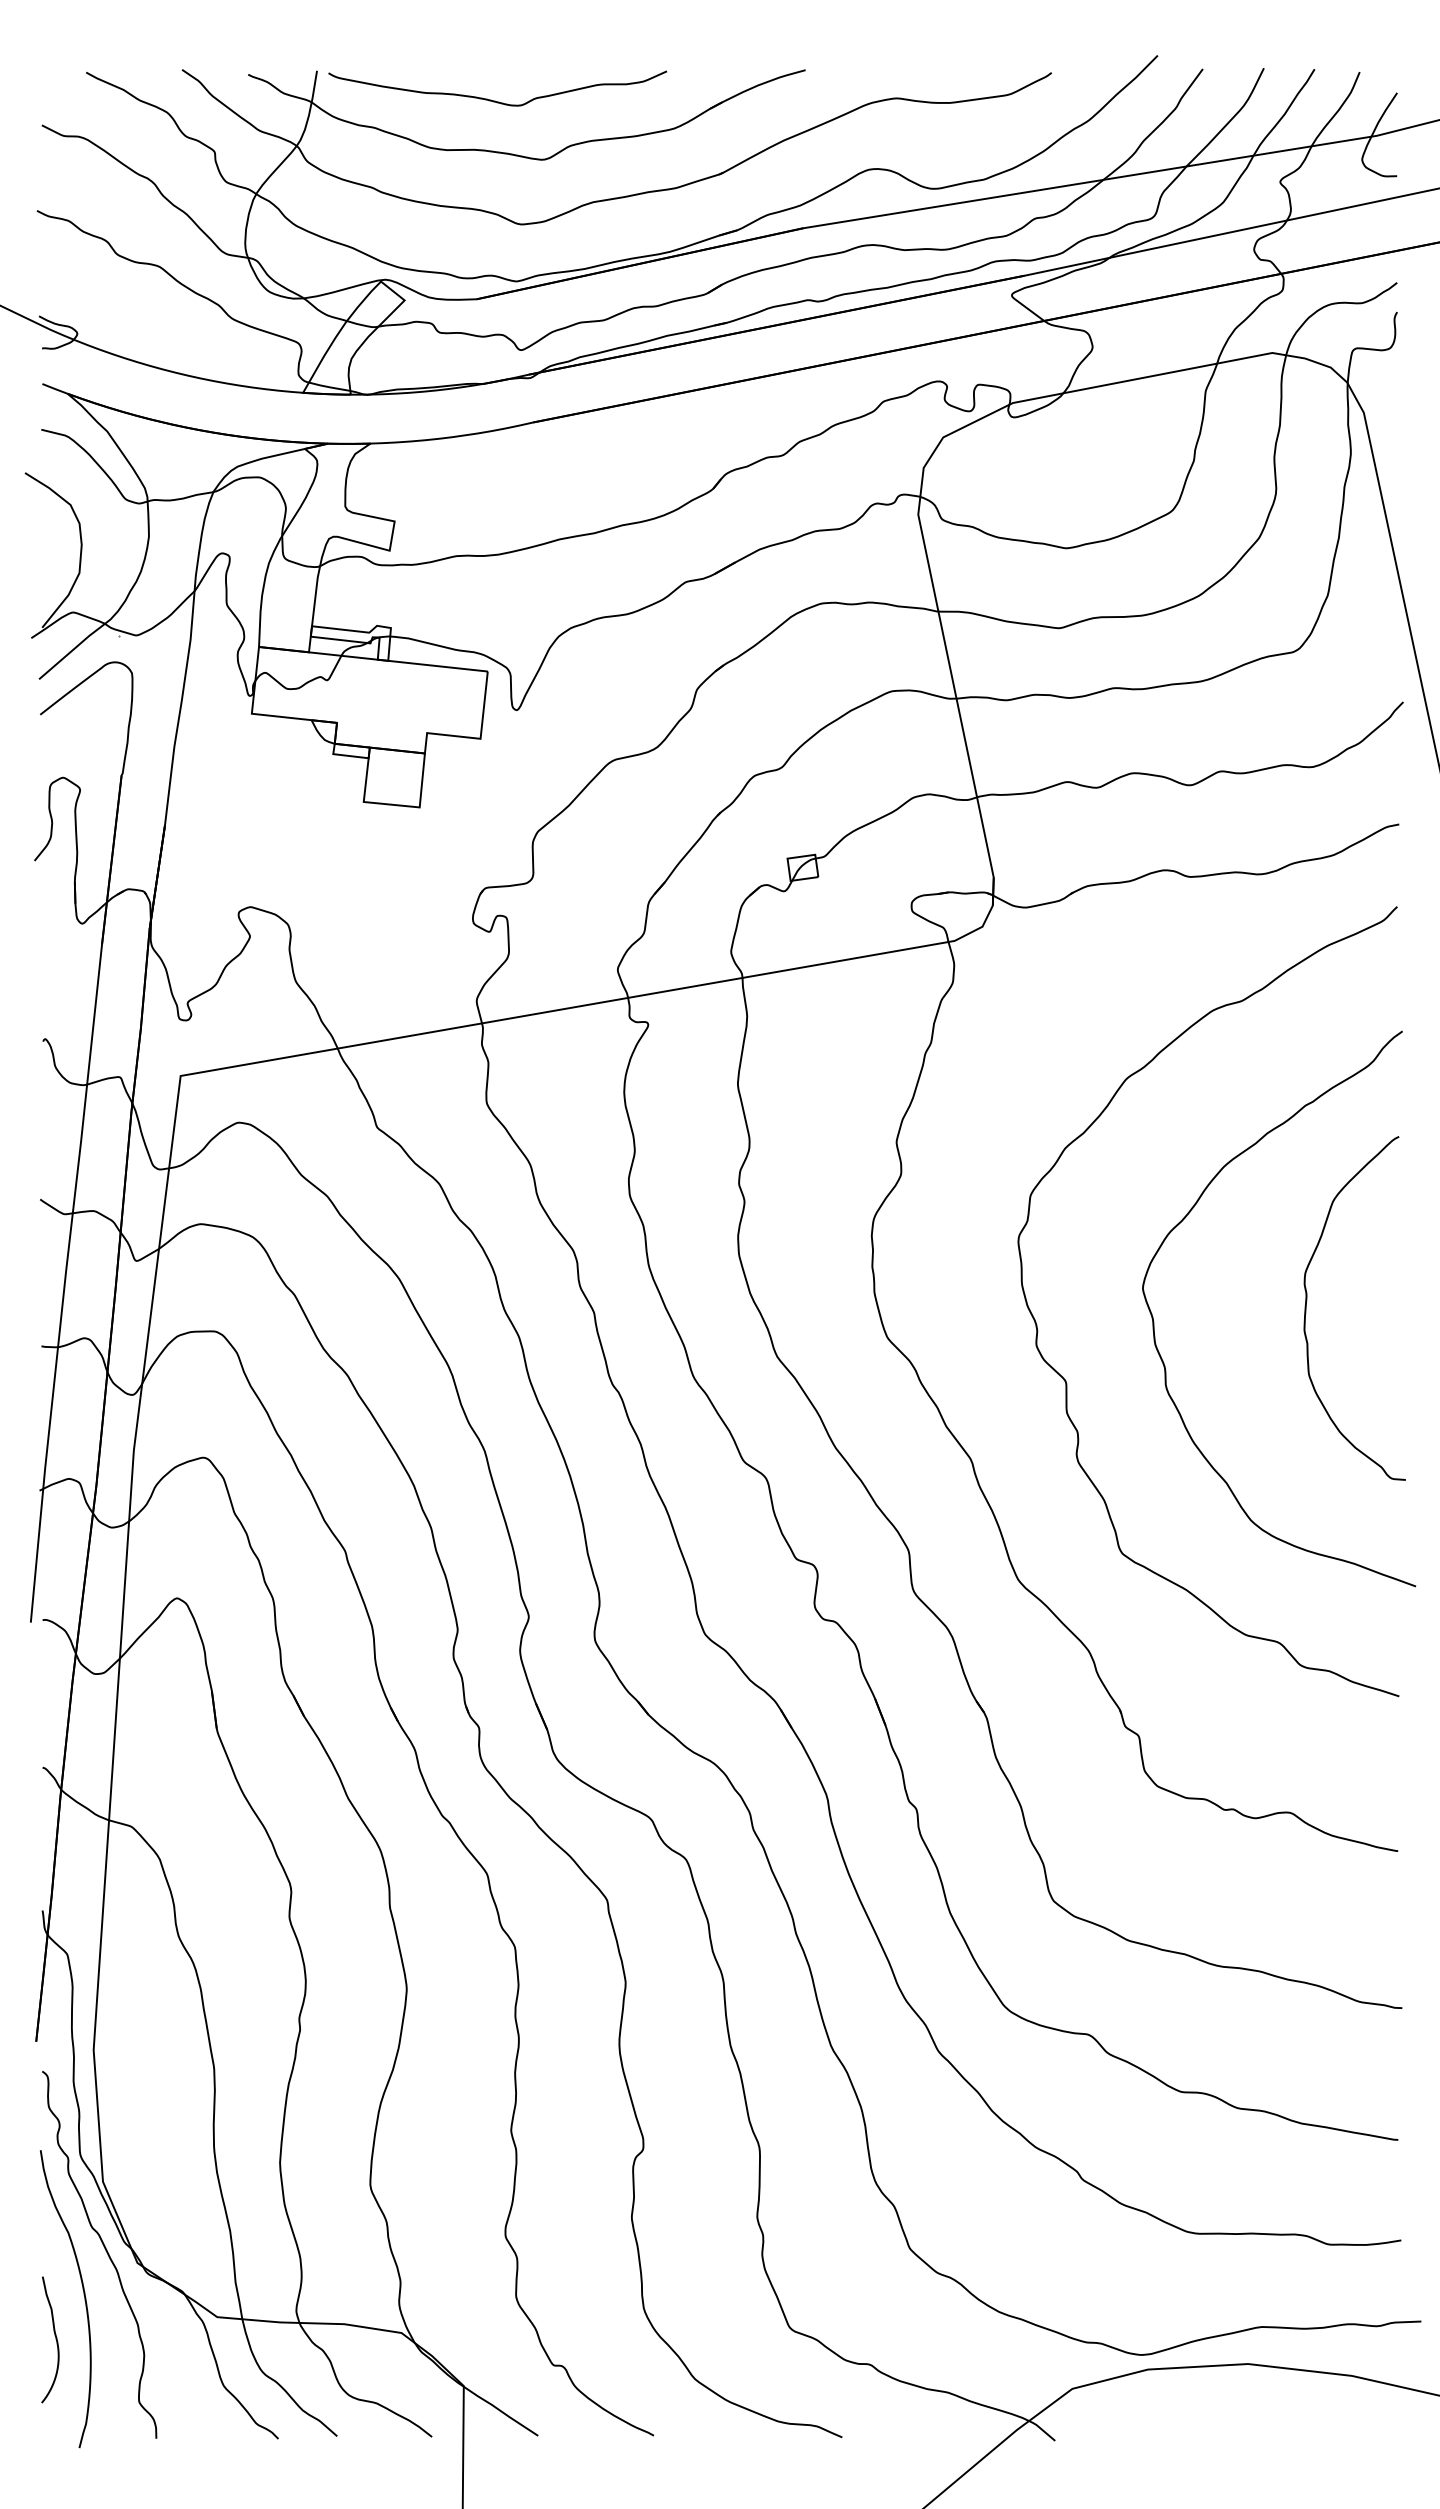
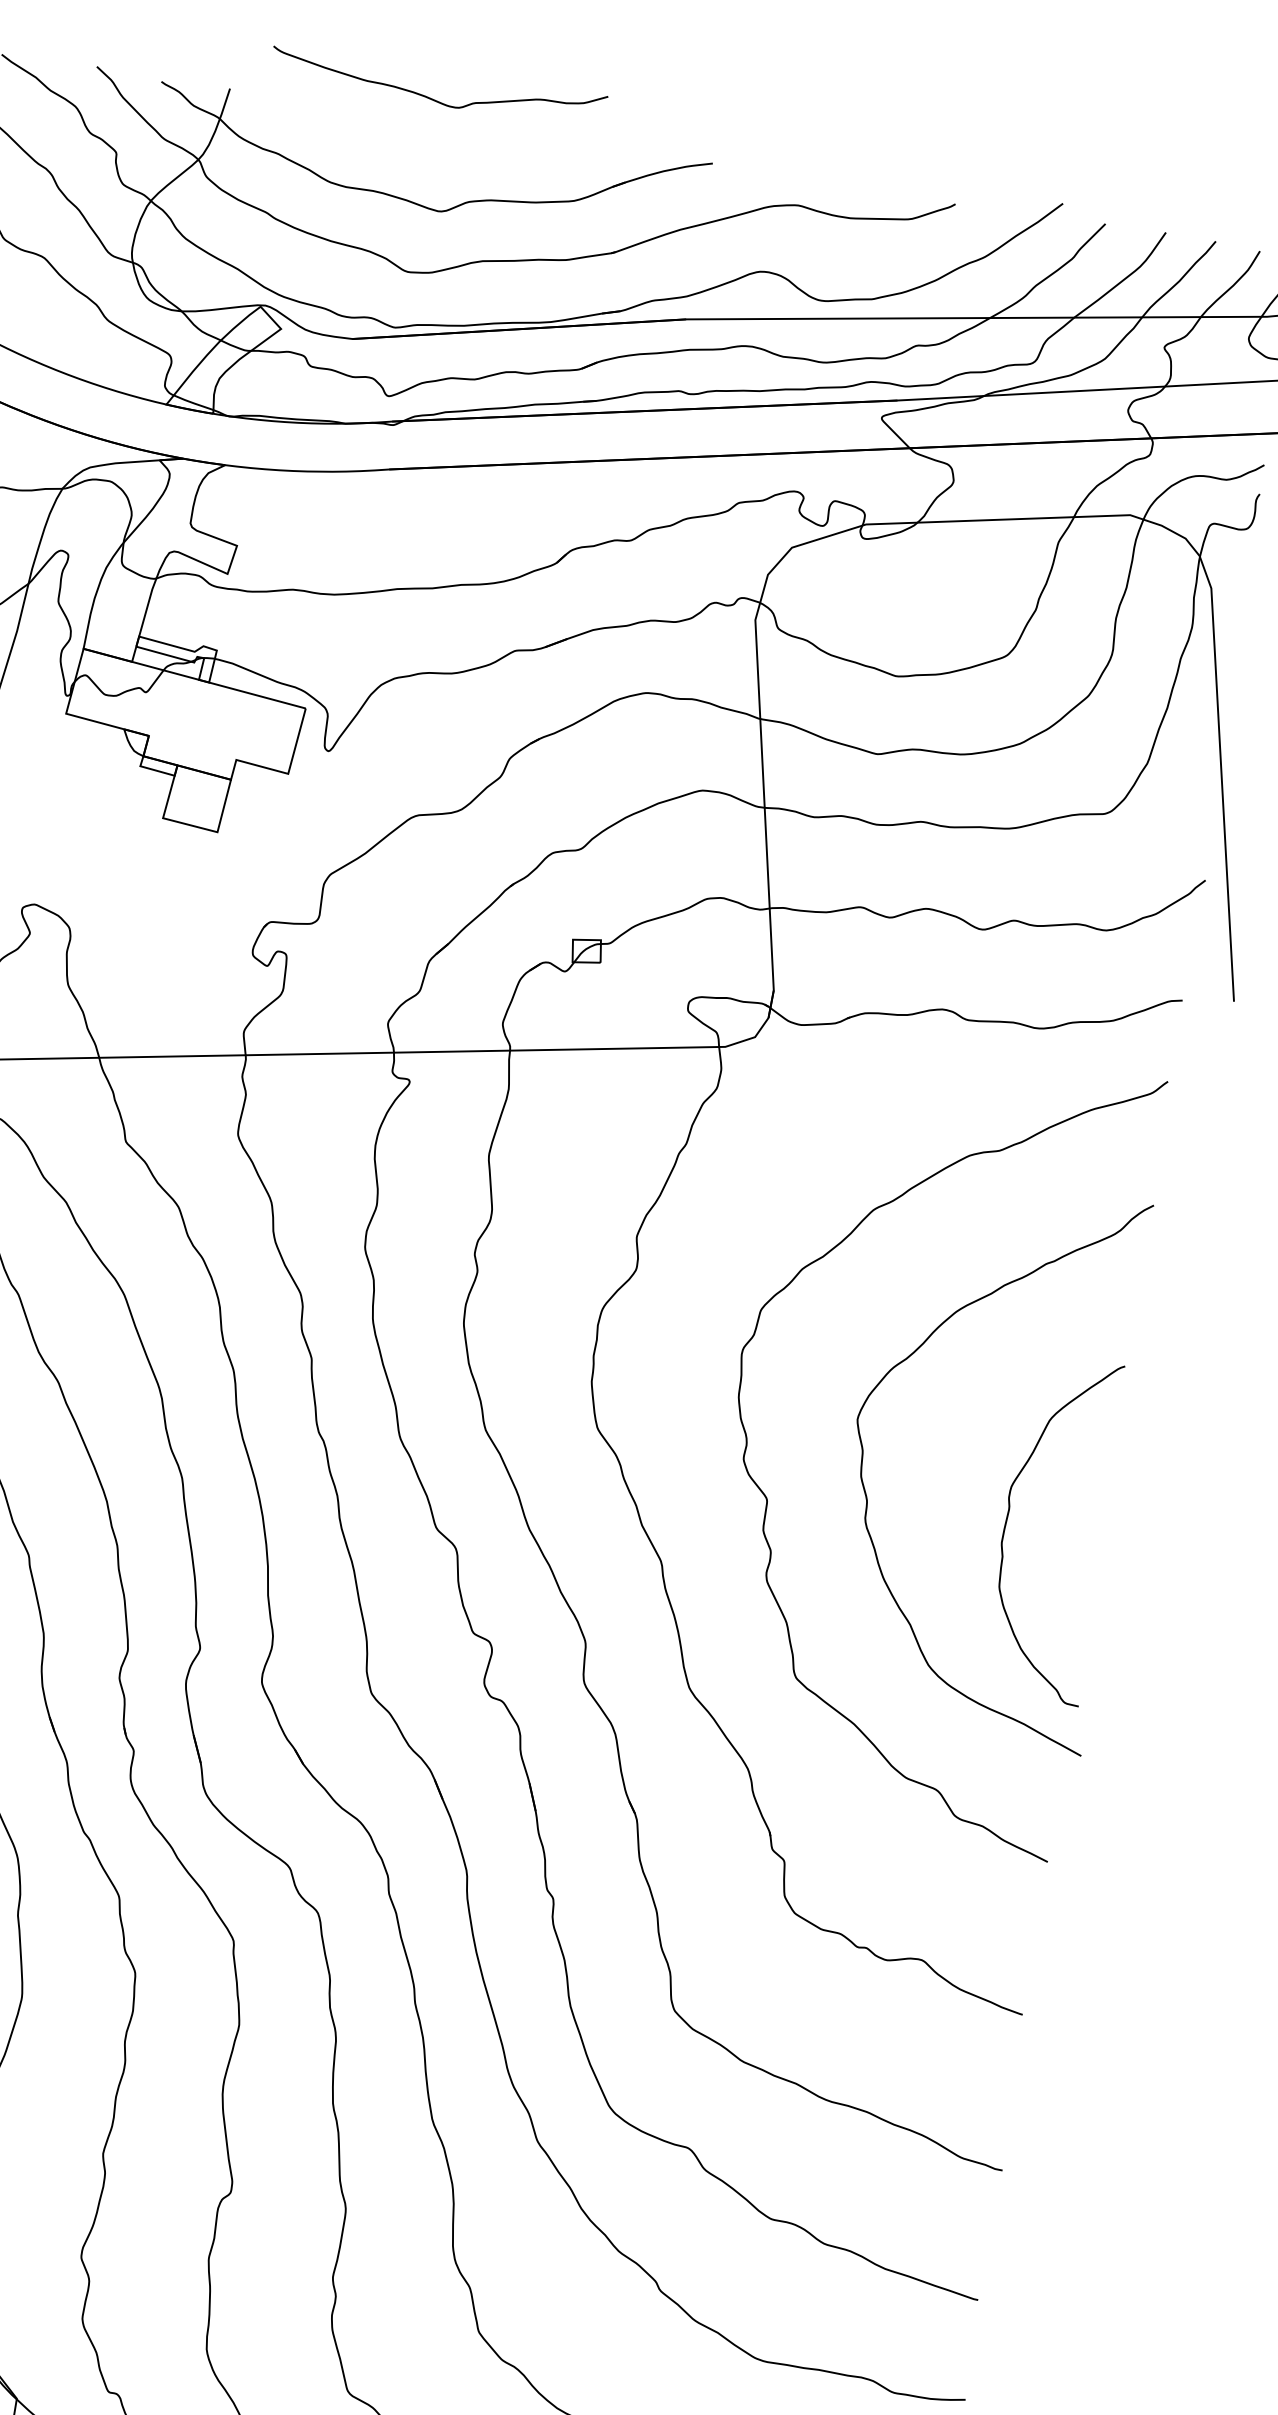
curve: (495, 100) -> (434, 99), moved
curve: (1307, 1300) -> (1009, 1514), moved

